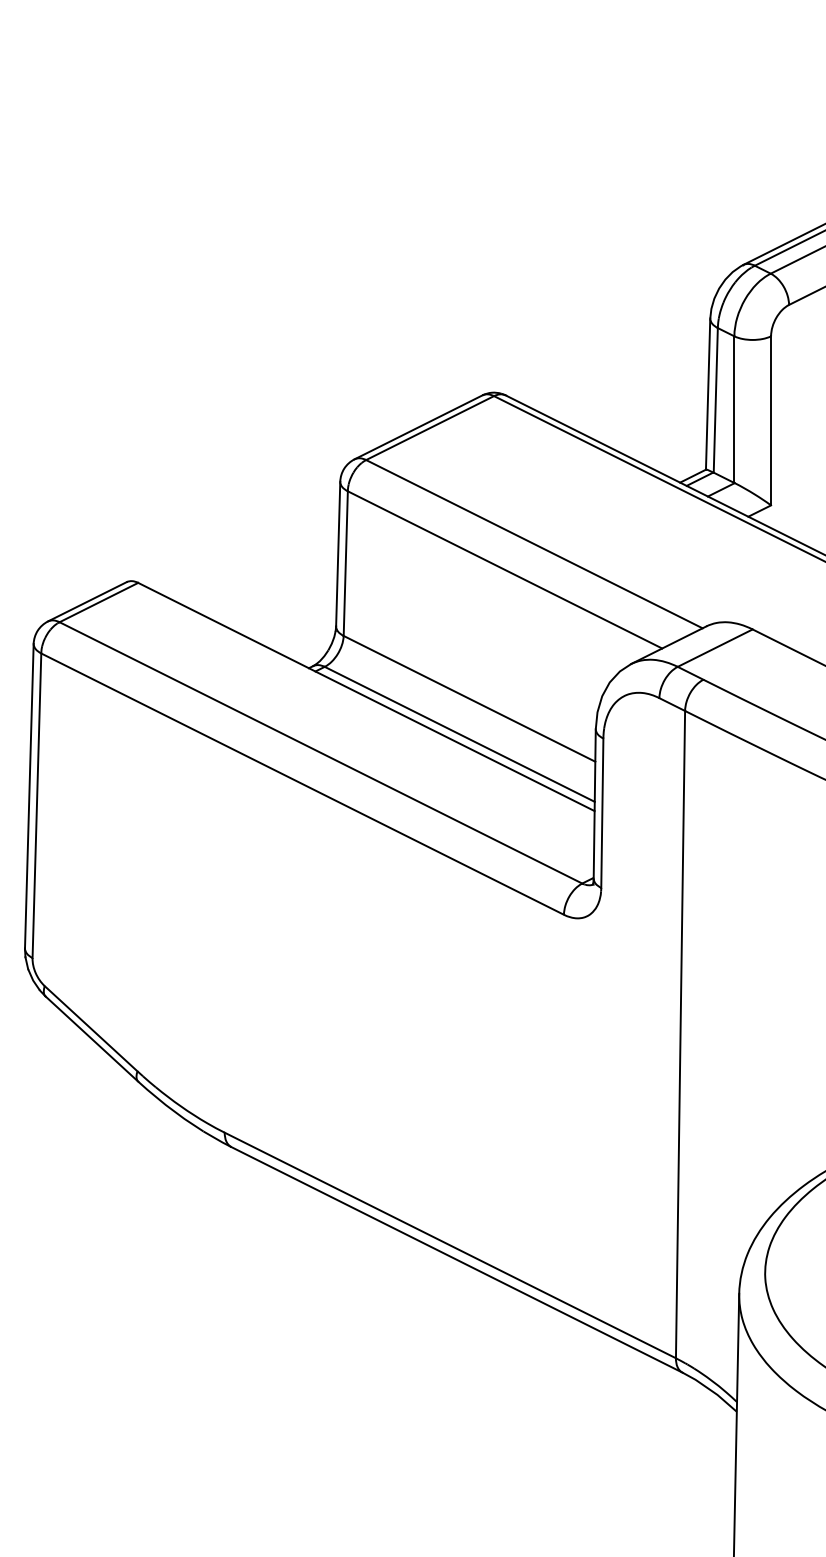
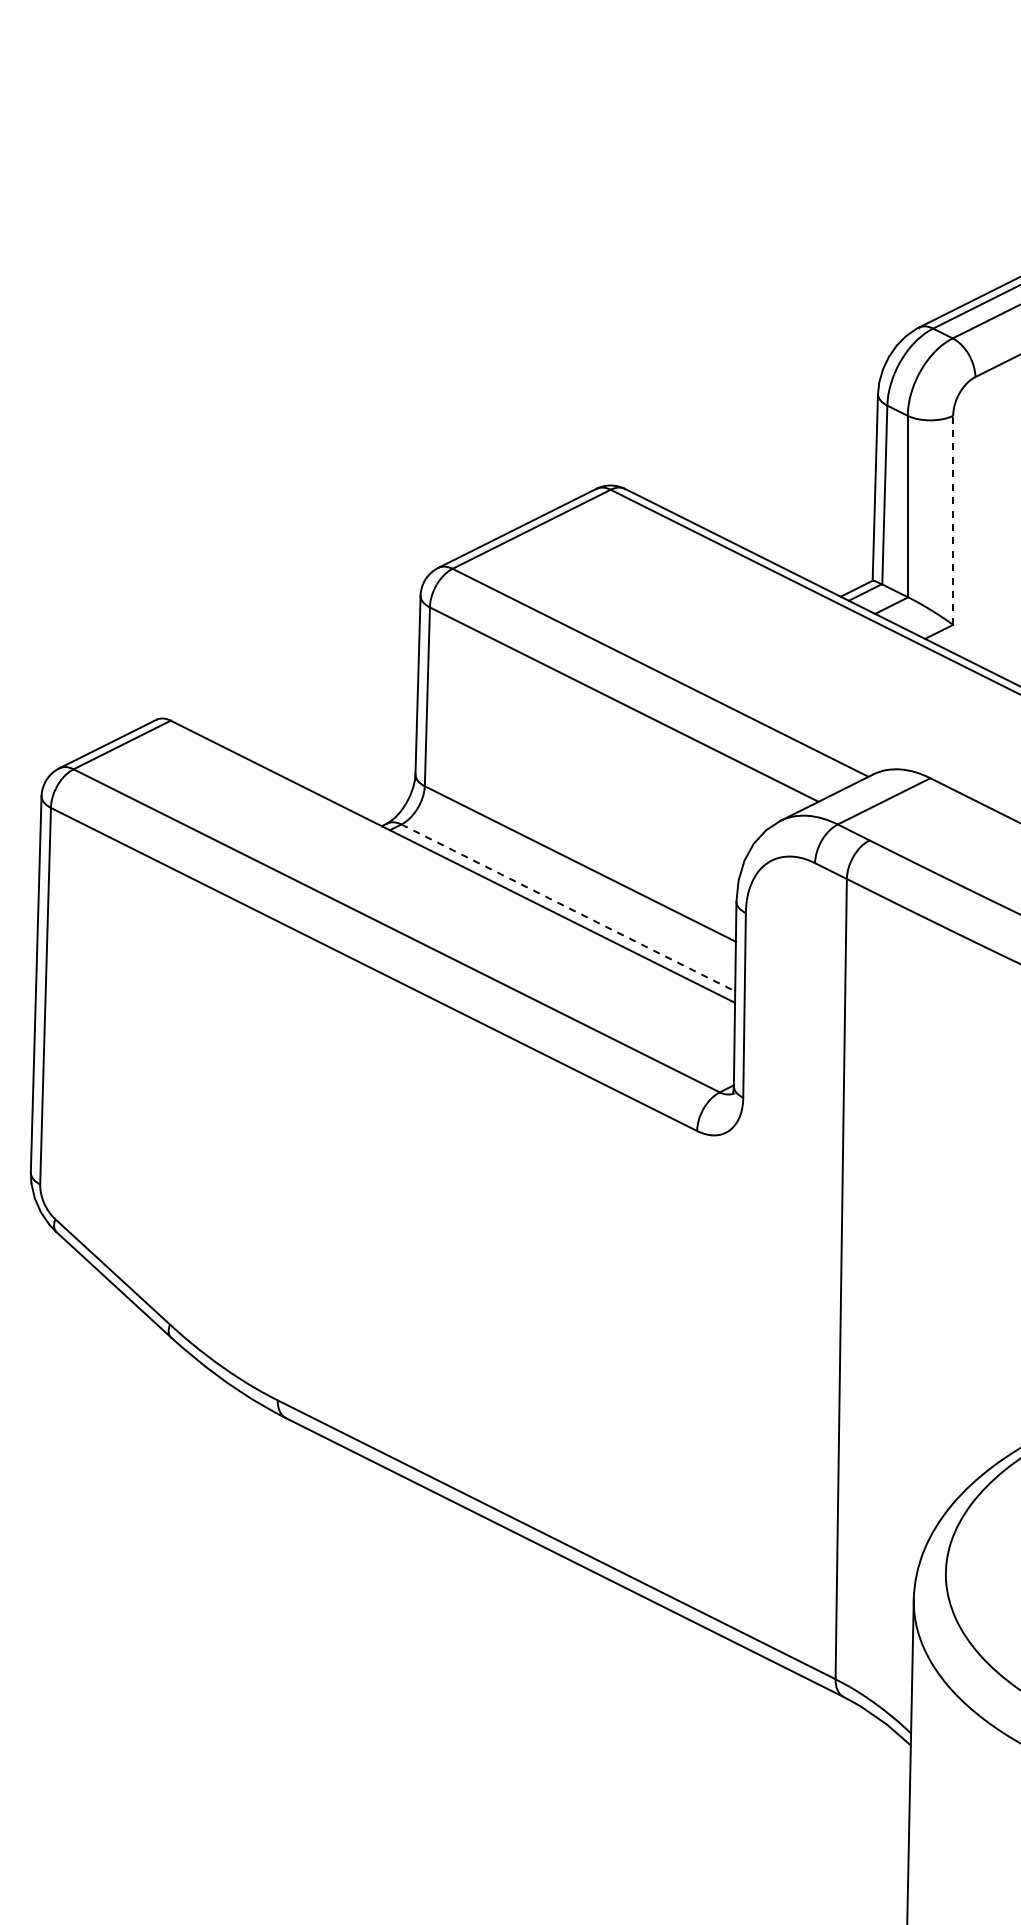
line: (771, 420) -> (953, 520), solid -> dashed
line: (459, 734) -> (568, 907), solid -> dashed

